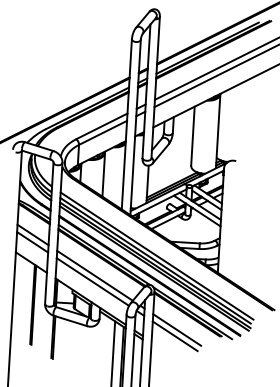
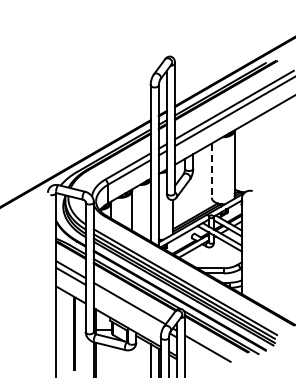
line: (192, 137) -> (211, 171), solid -> dashed
line: (92, 282) -> (127, 309), removed
line: (175, 336) -> (206, 354), removed

